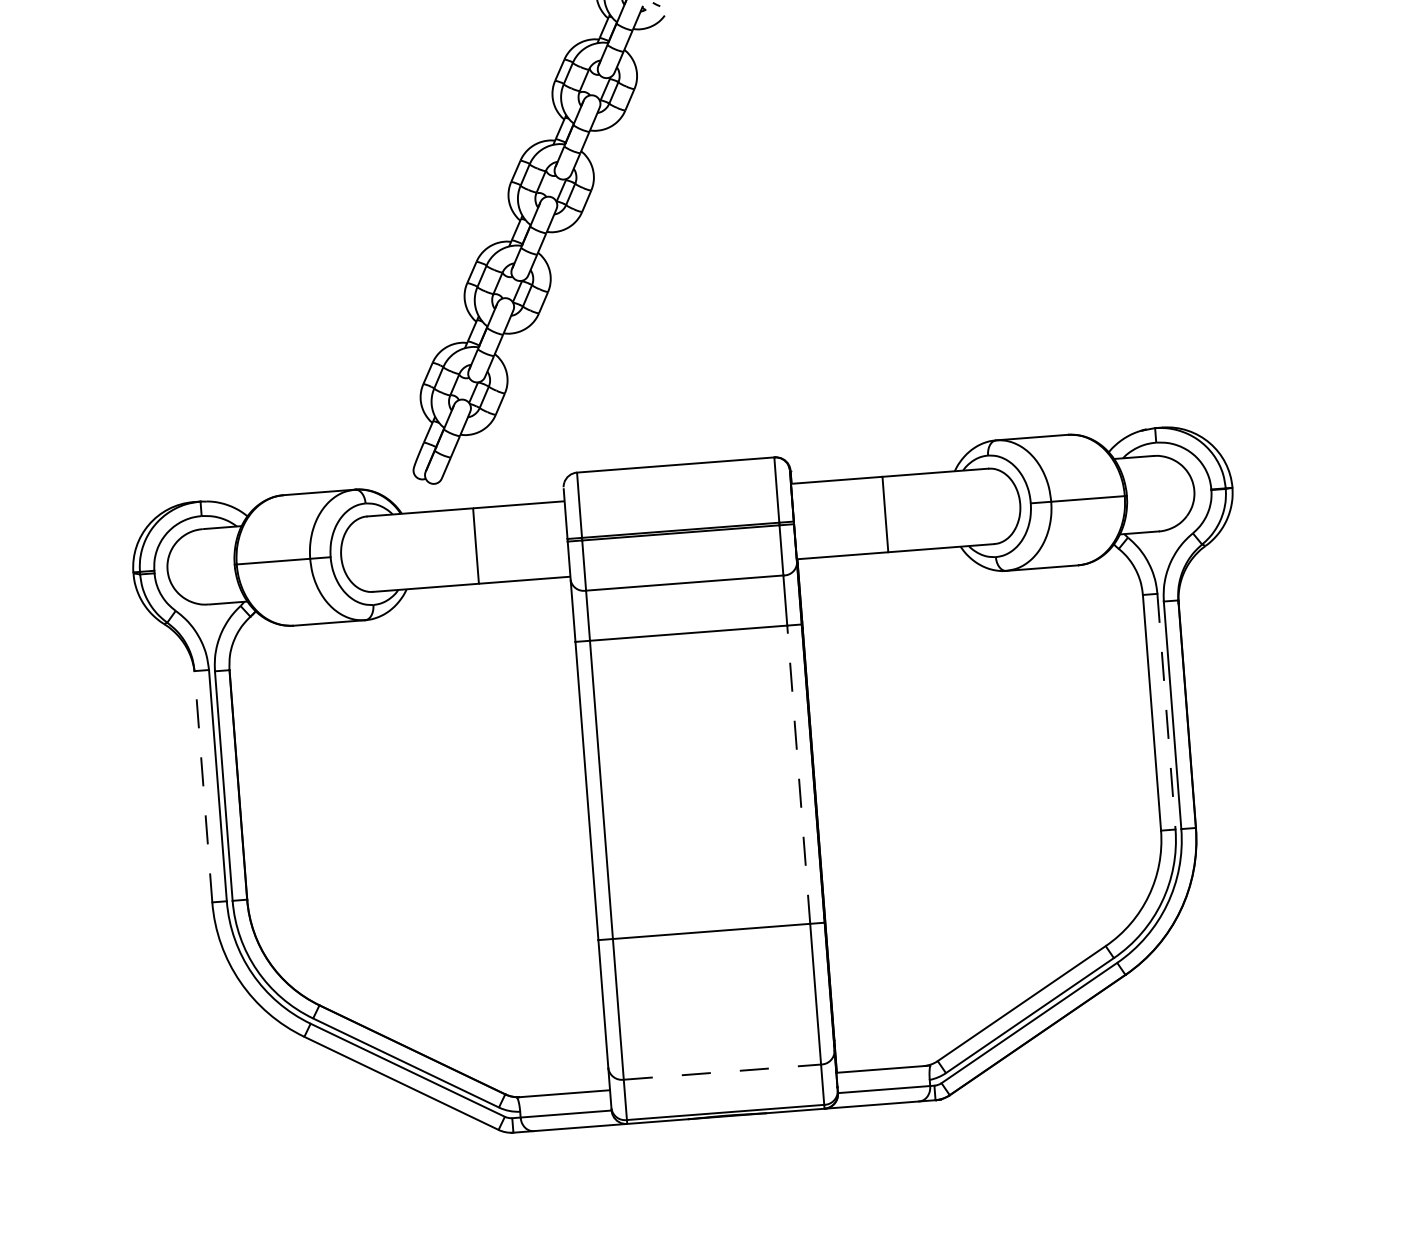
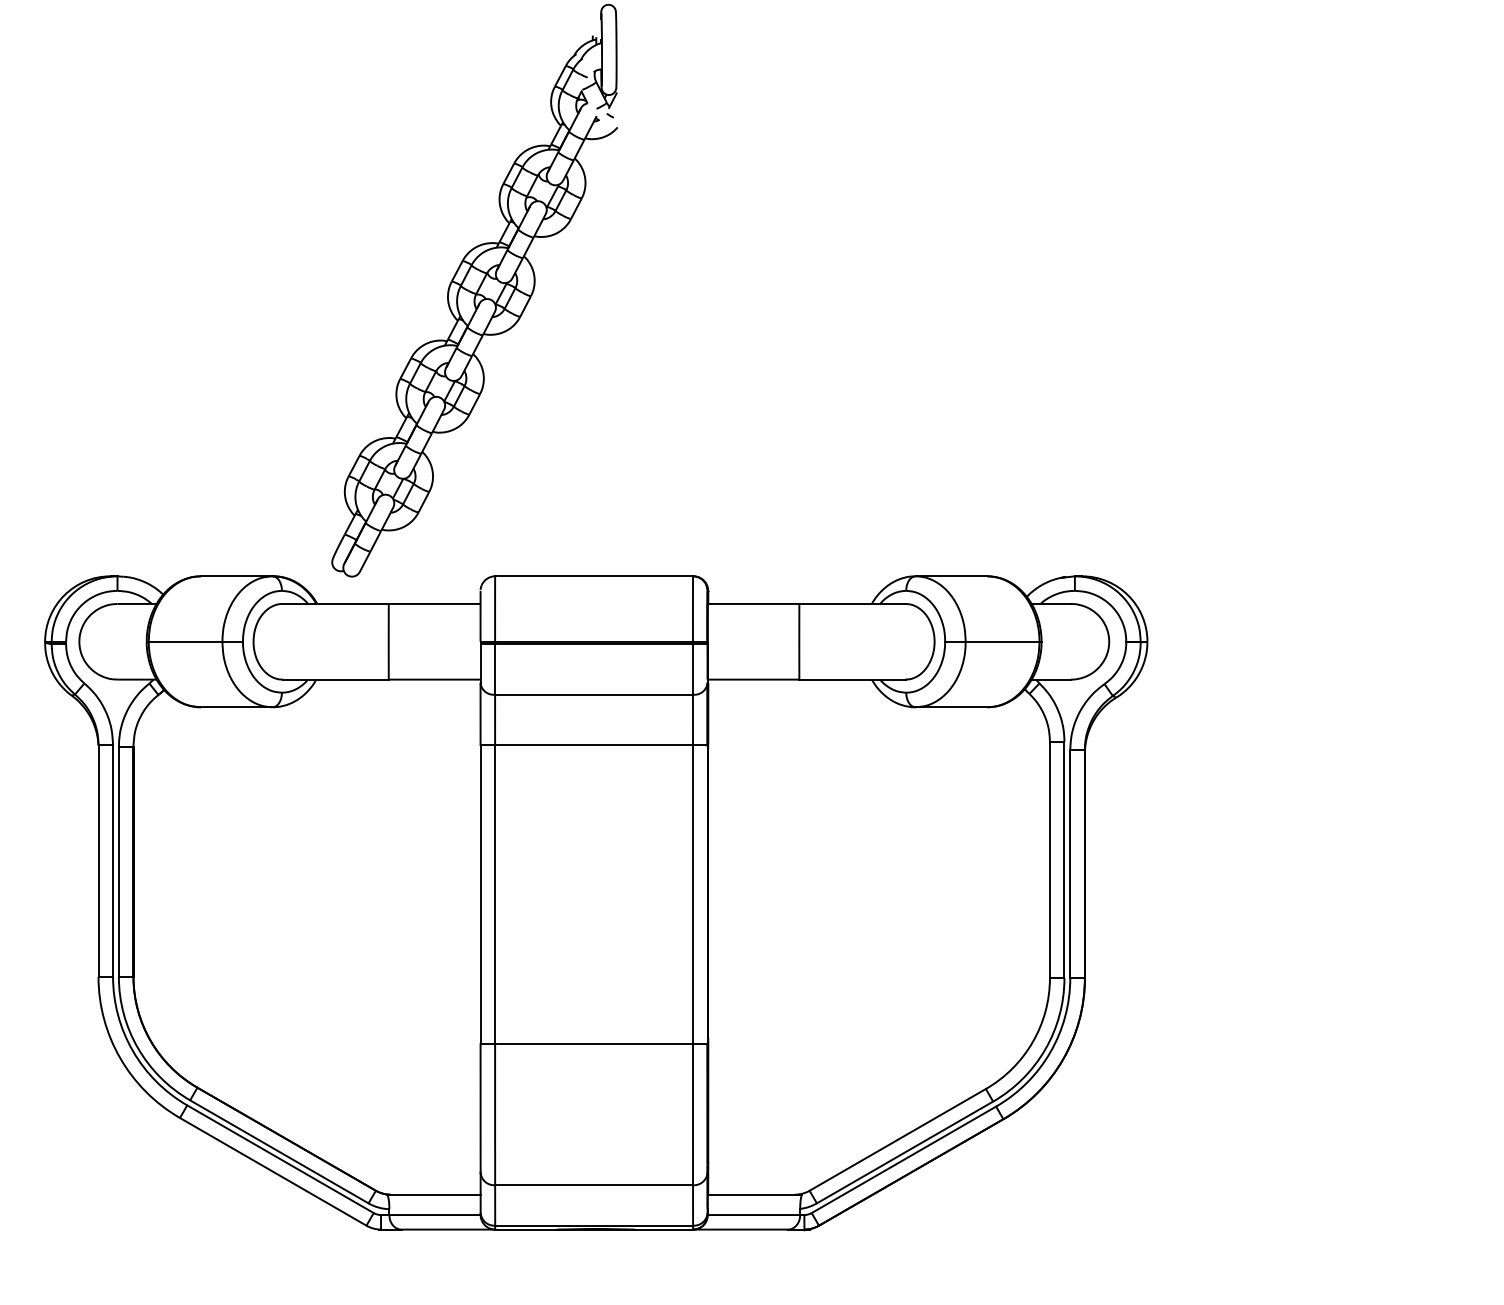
line: (1166, 712) -> (1064, 860), dashed -> solid
line: (798, 774) -> (692, 894), dashed -> solid
line: (203, 786) -> (98, 860), dashed -> solid
line: (722, 1072) -> (594, 1185), dashed -> solid

